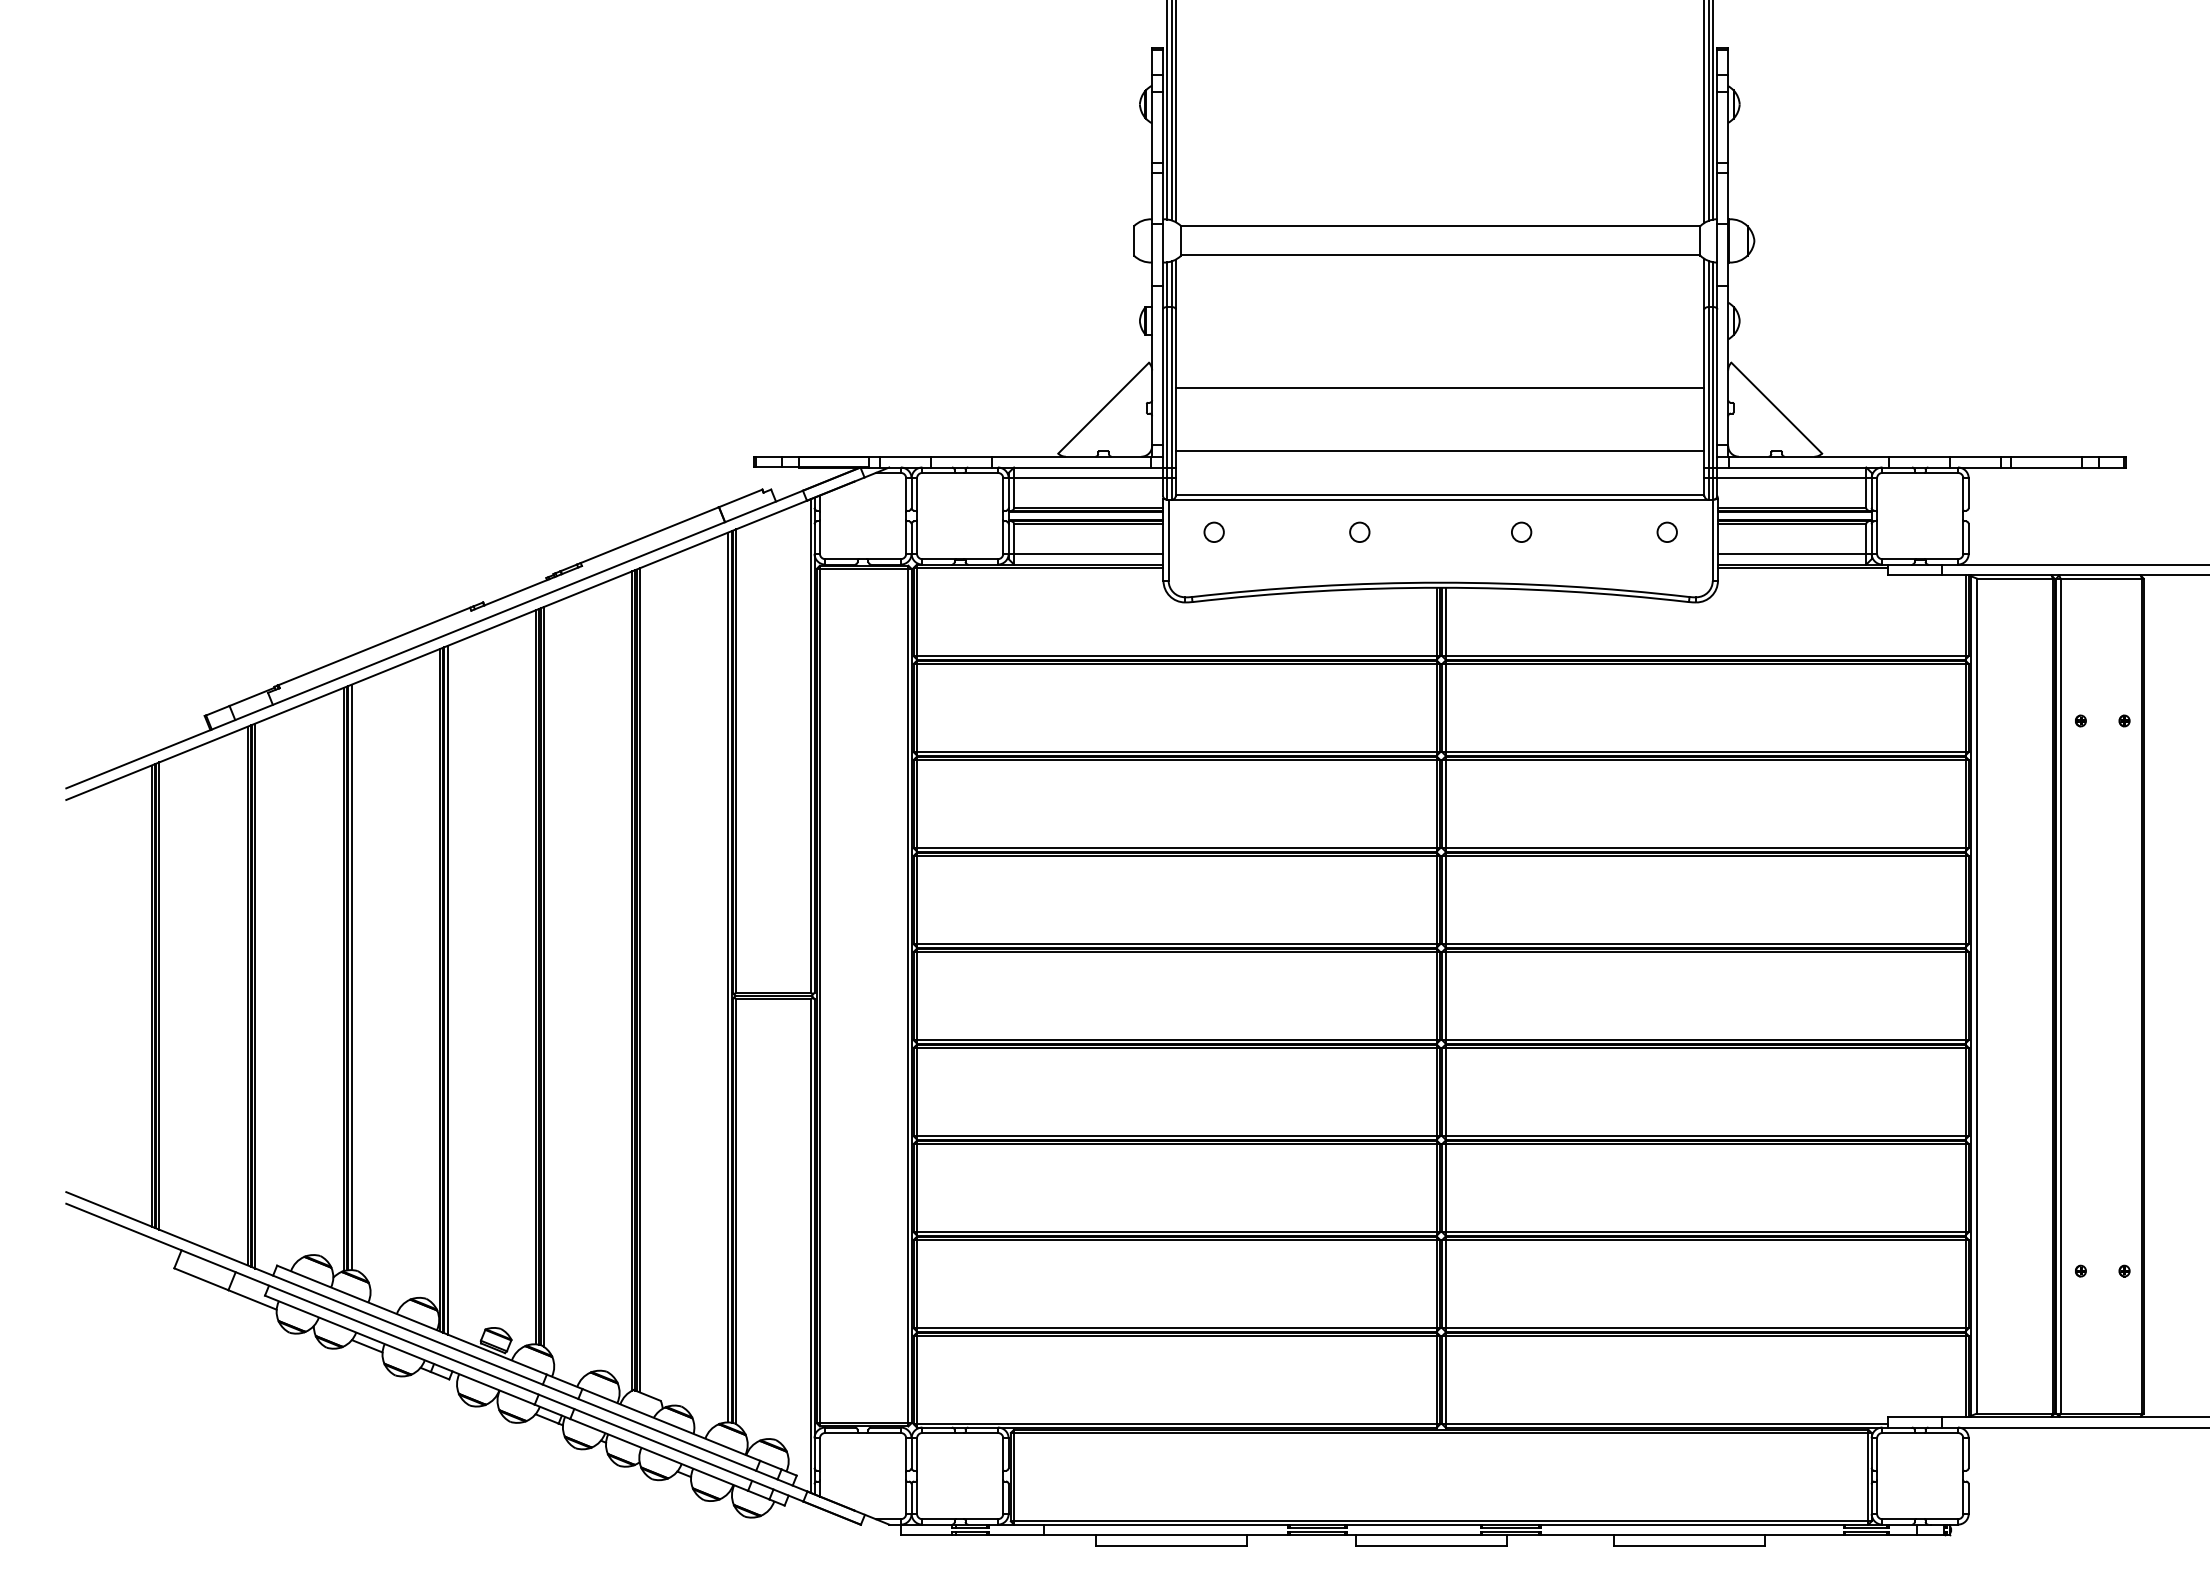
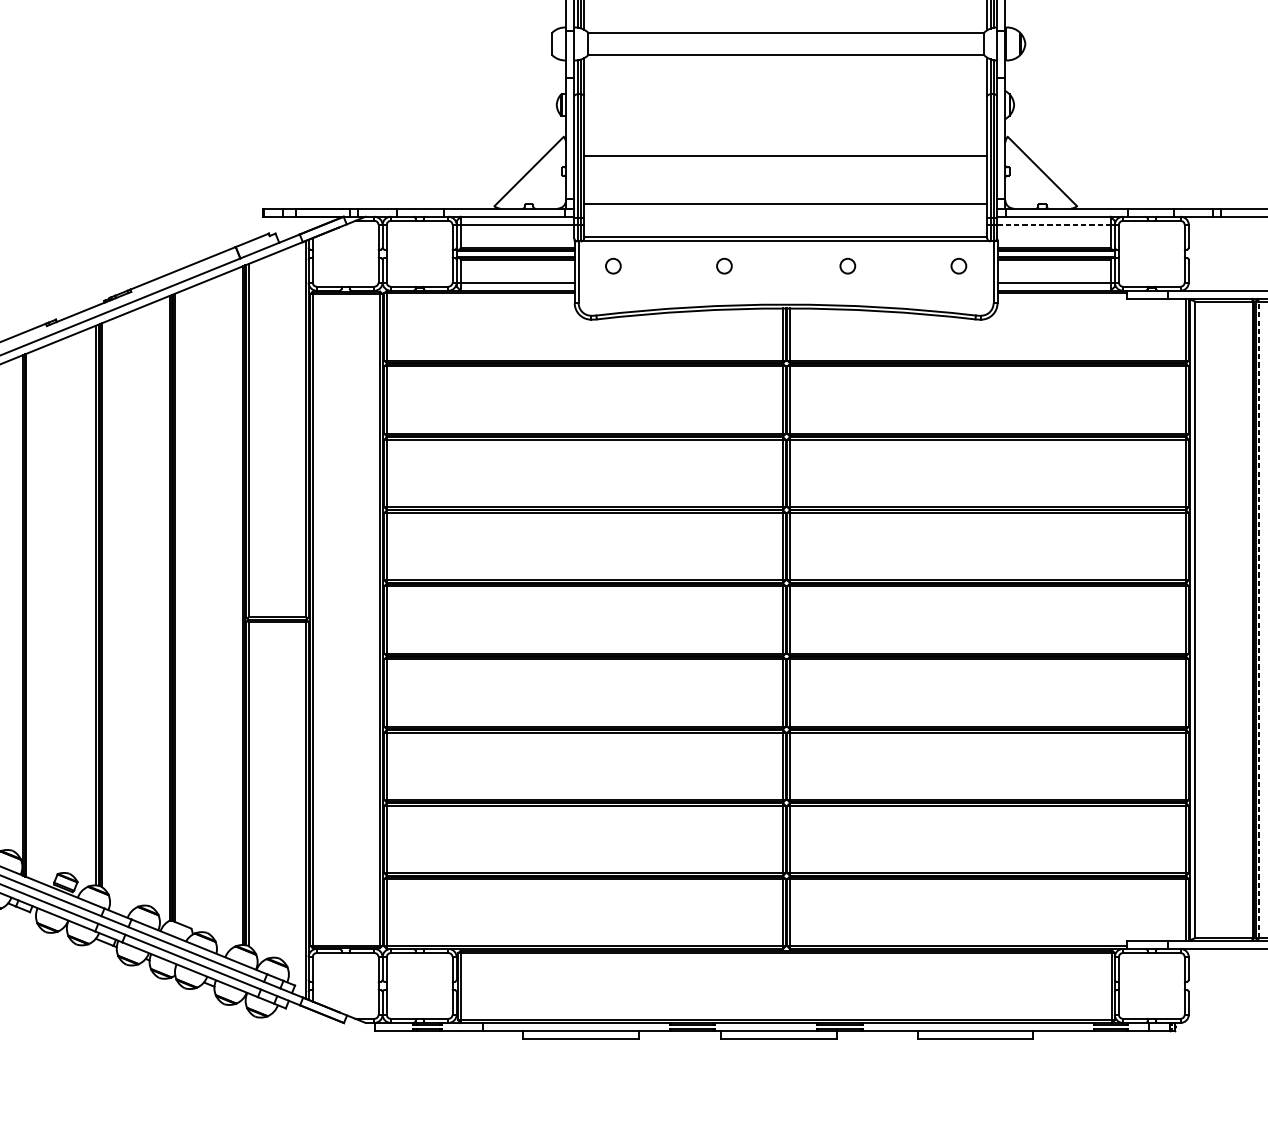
line: (1792, 478) -> (1054, 225), solid -> dashed
line: (447, 989) -> (28, 614), removed
line: (2060, 995) -> (1258, 619), solid -> dashed

